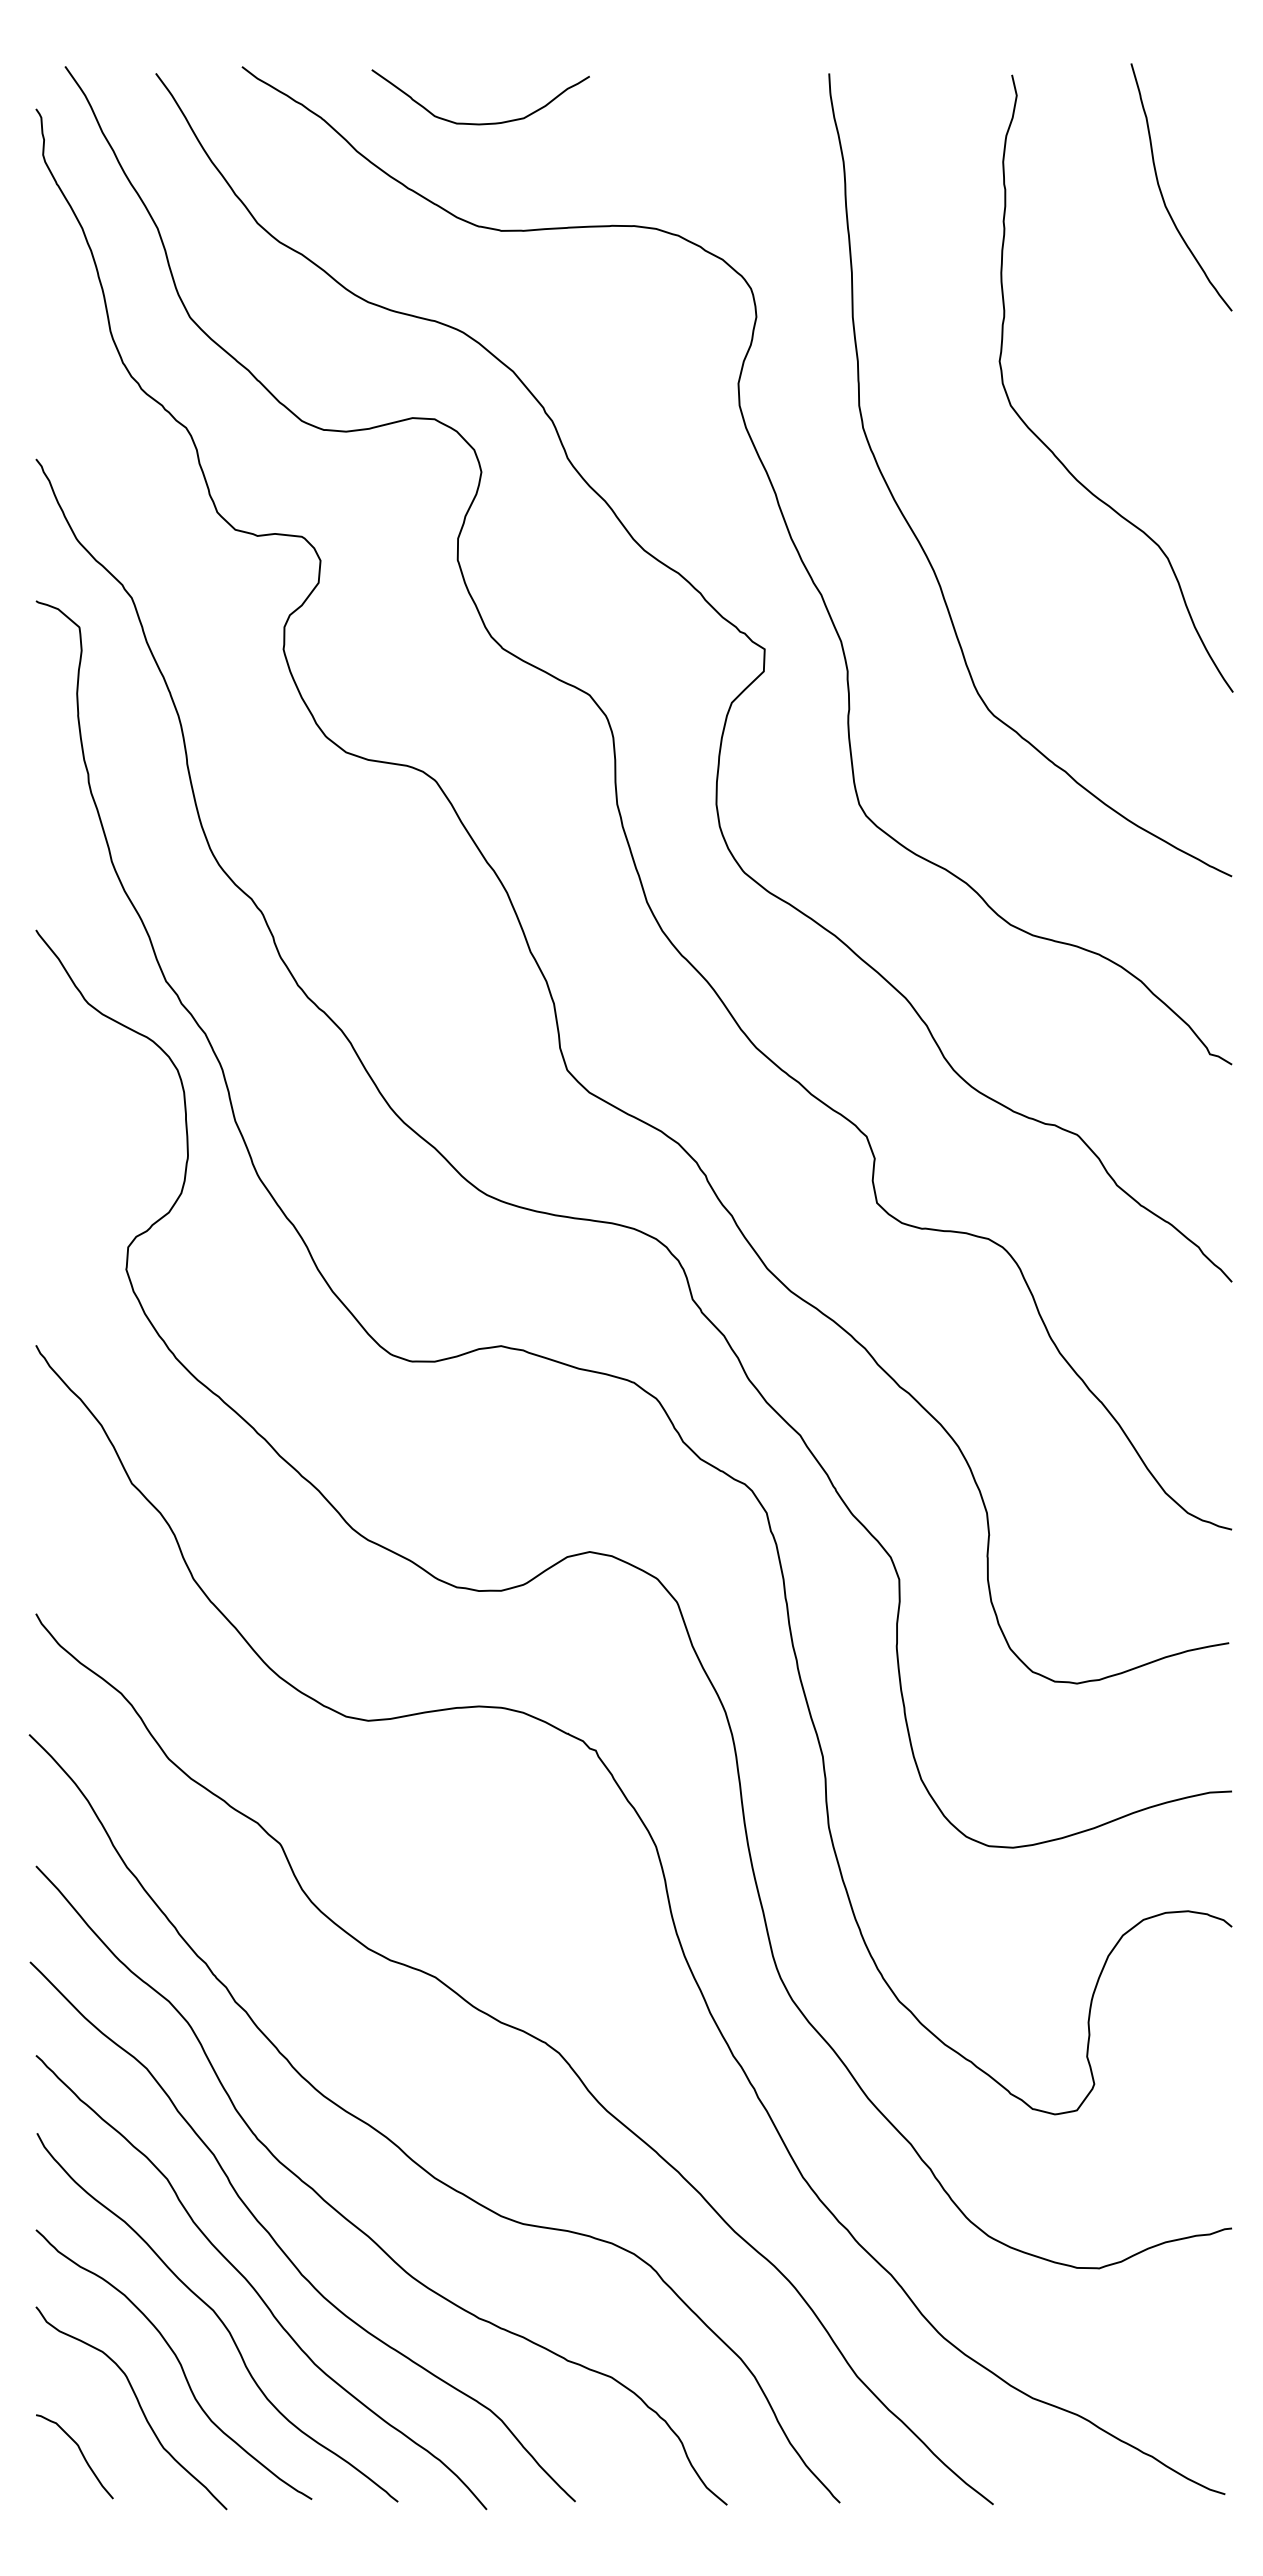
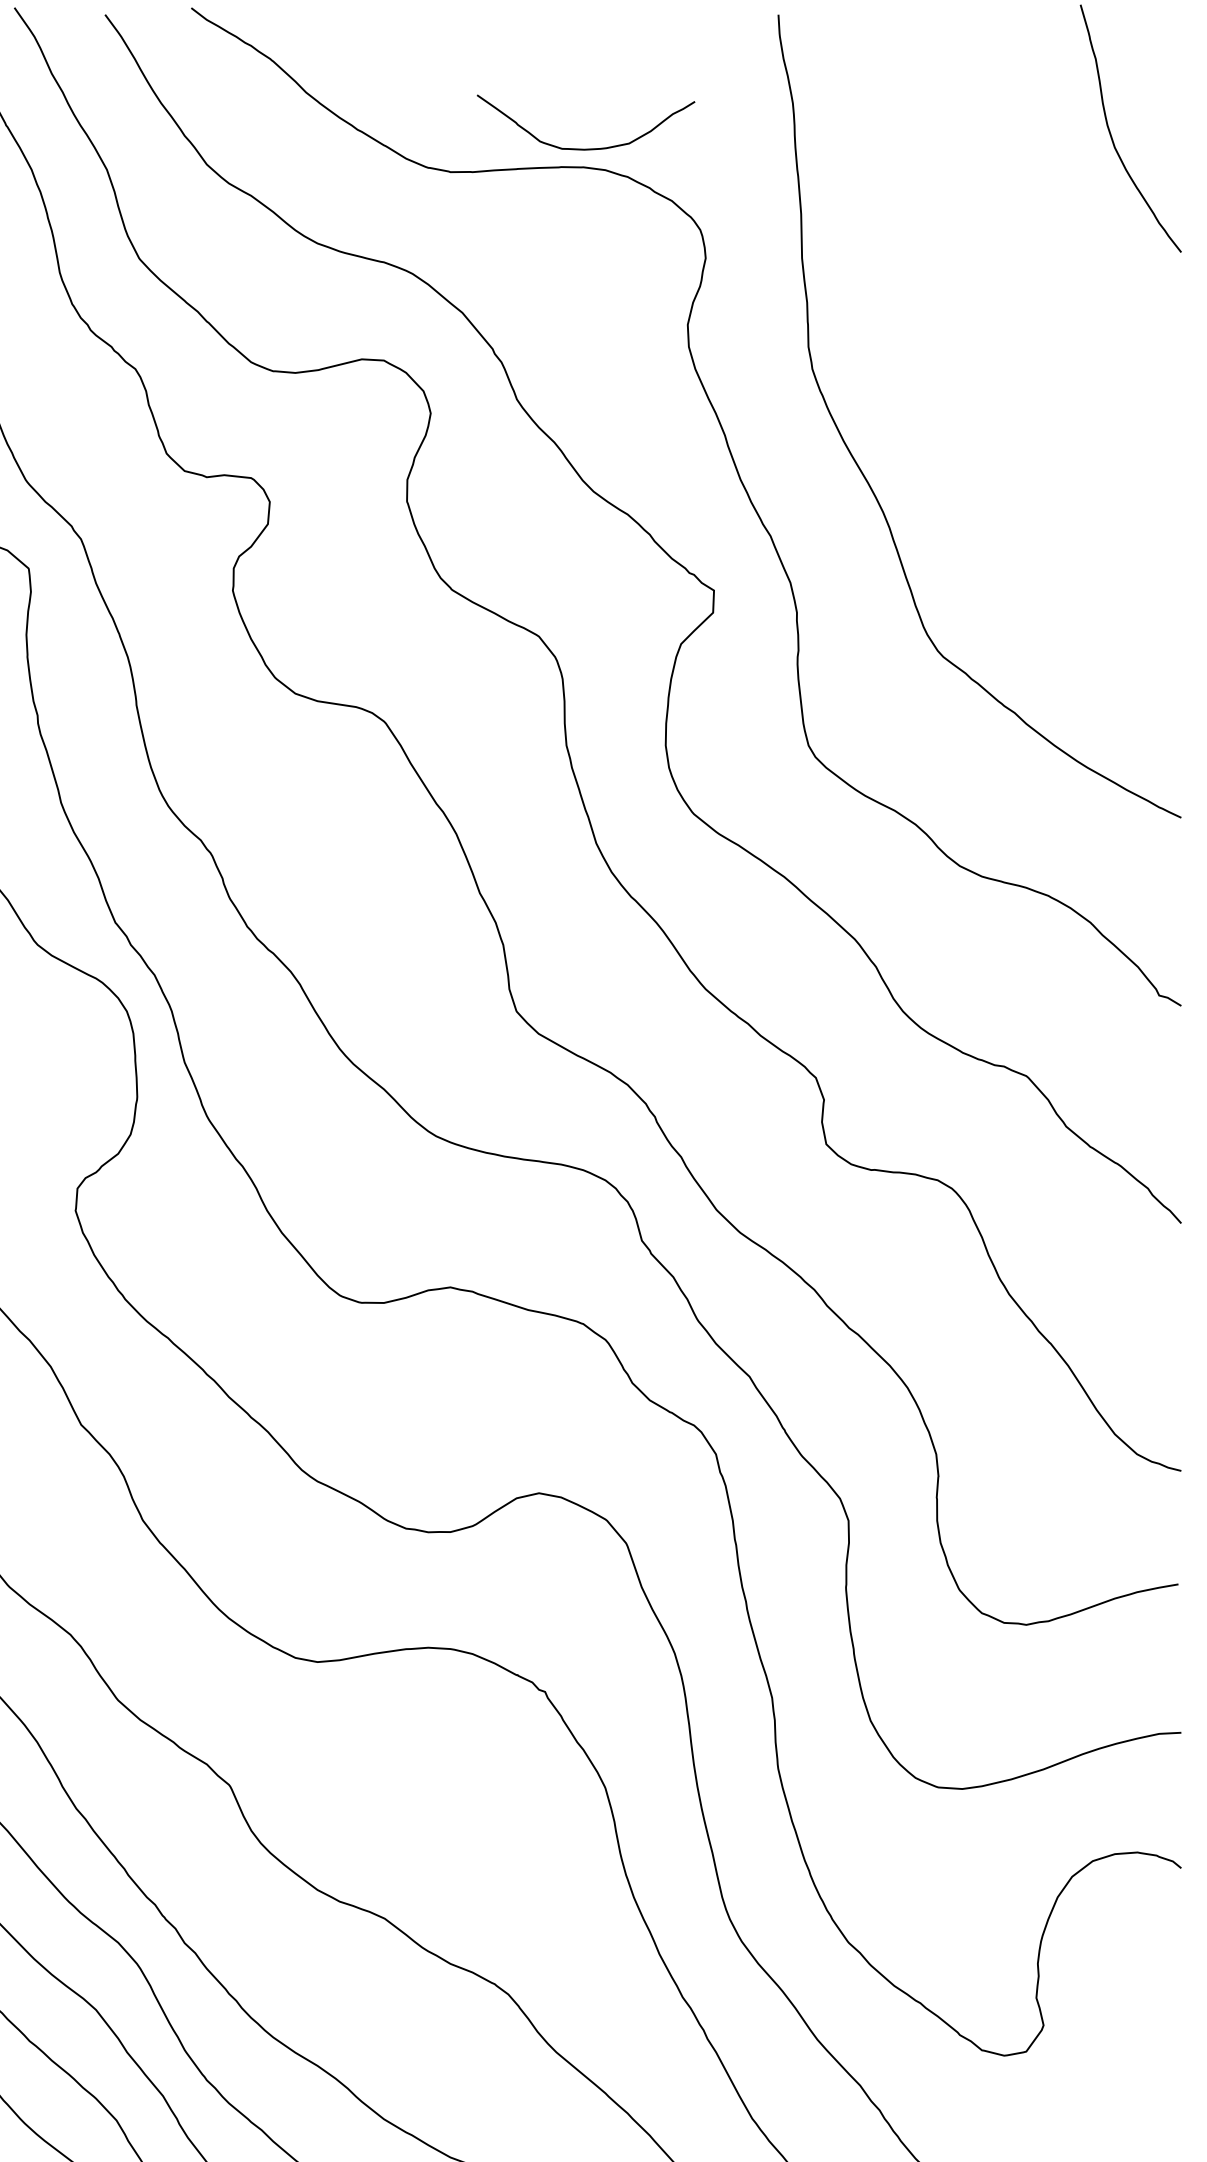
curve: (480, 123) -> (585, 148), moved
curve: (1049, 447) -> (998, 388), removed

